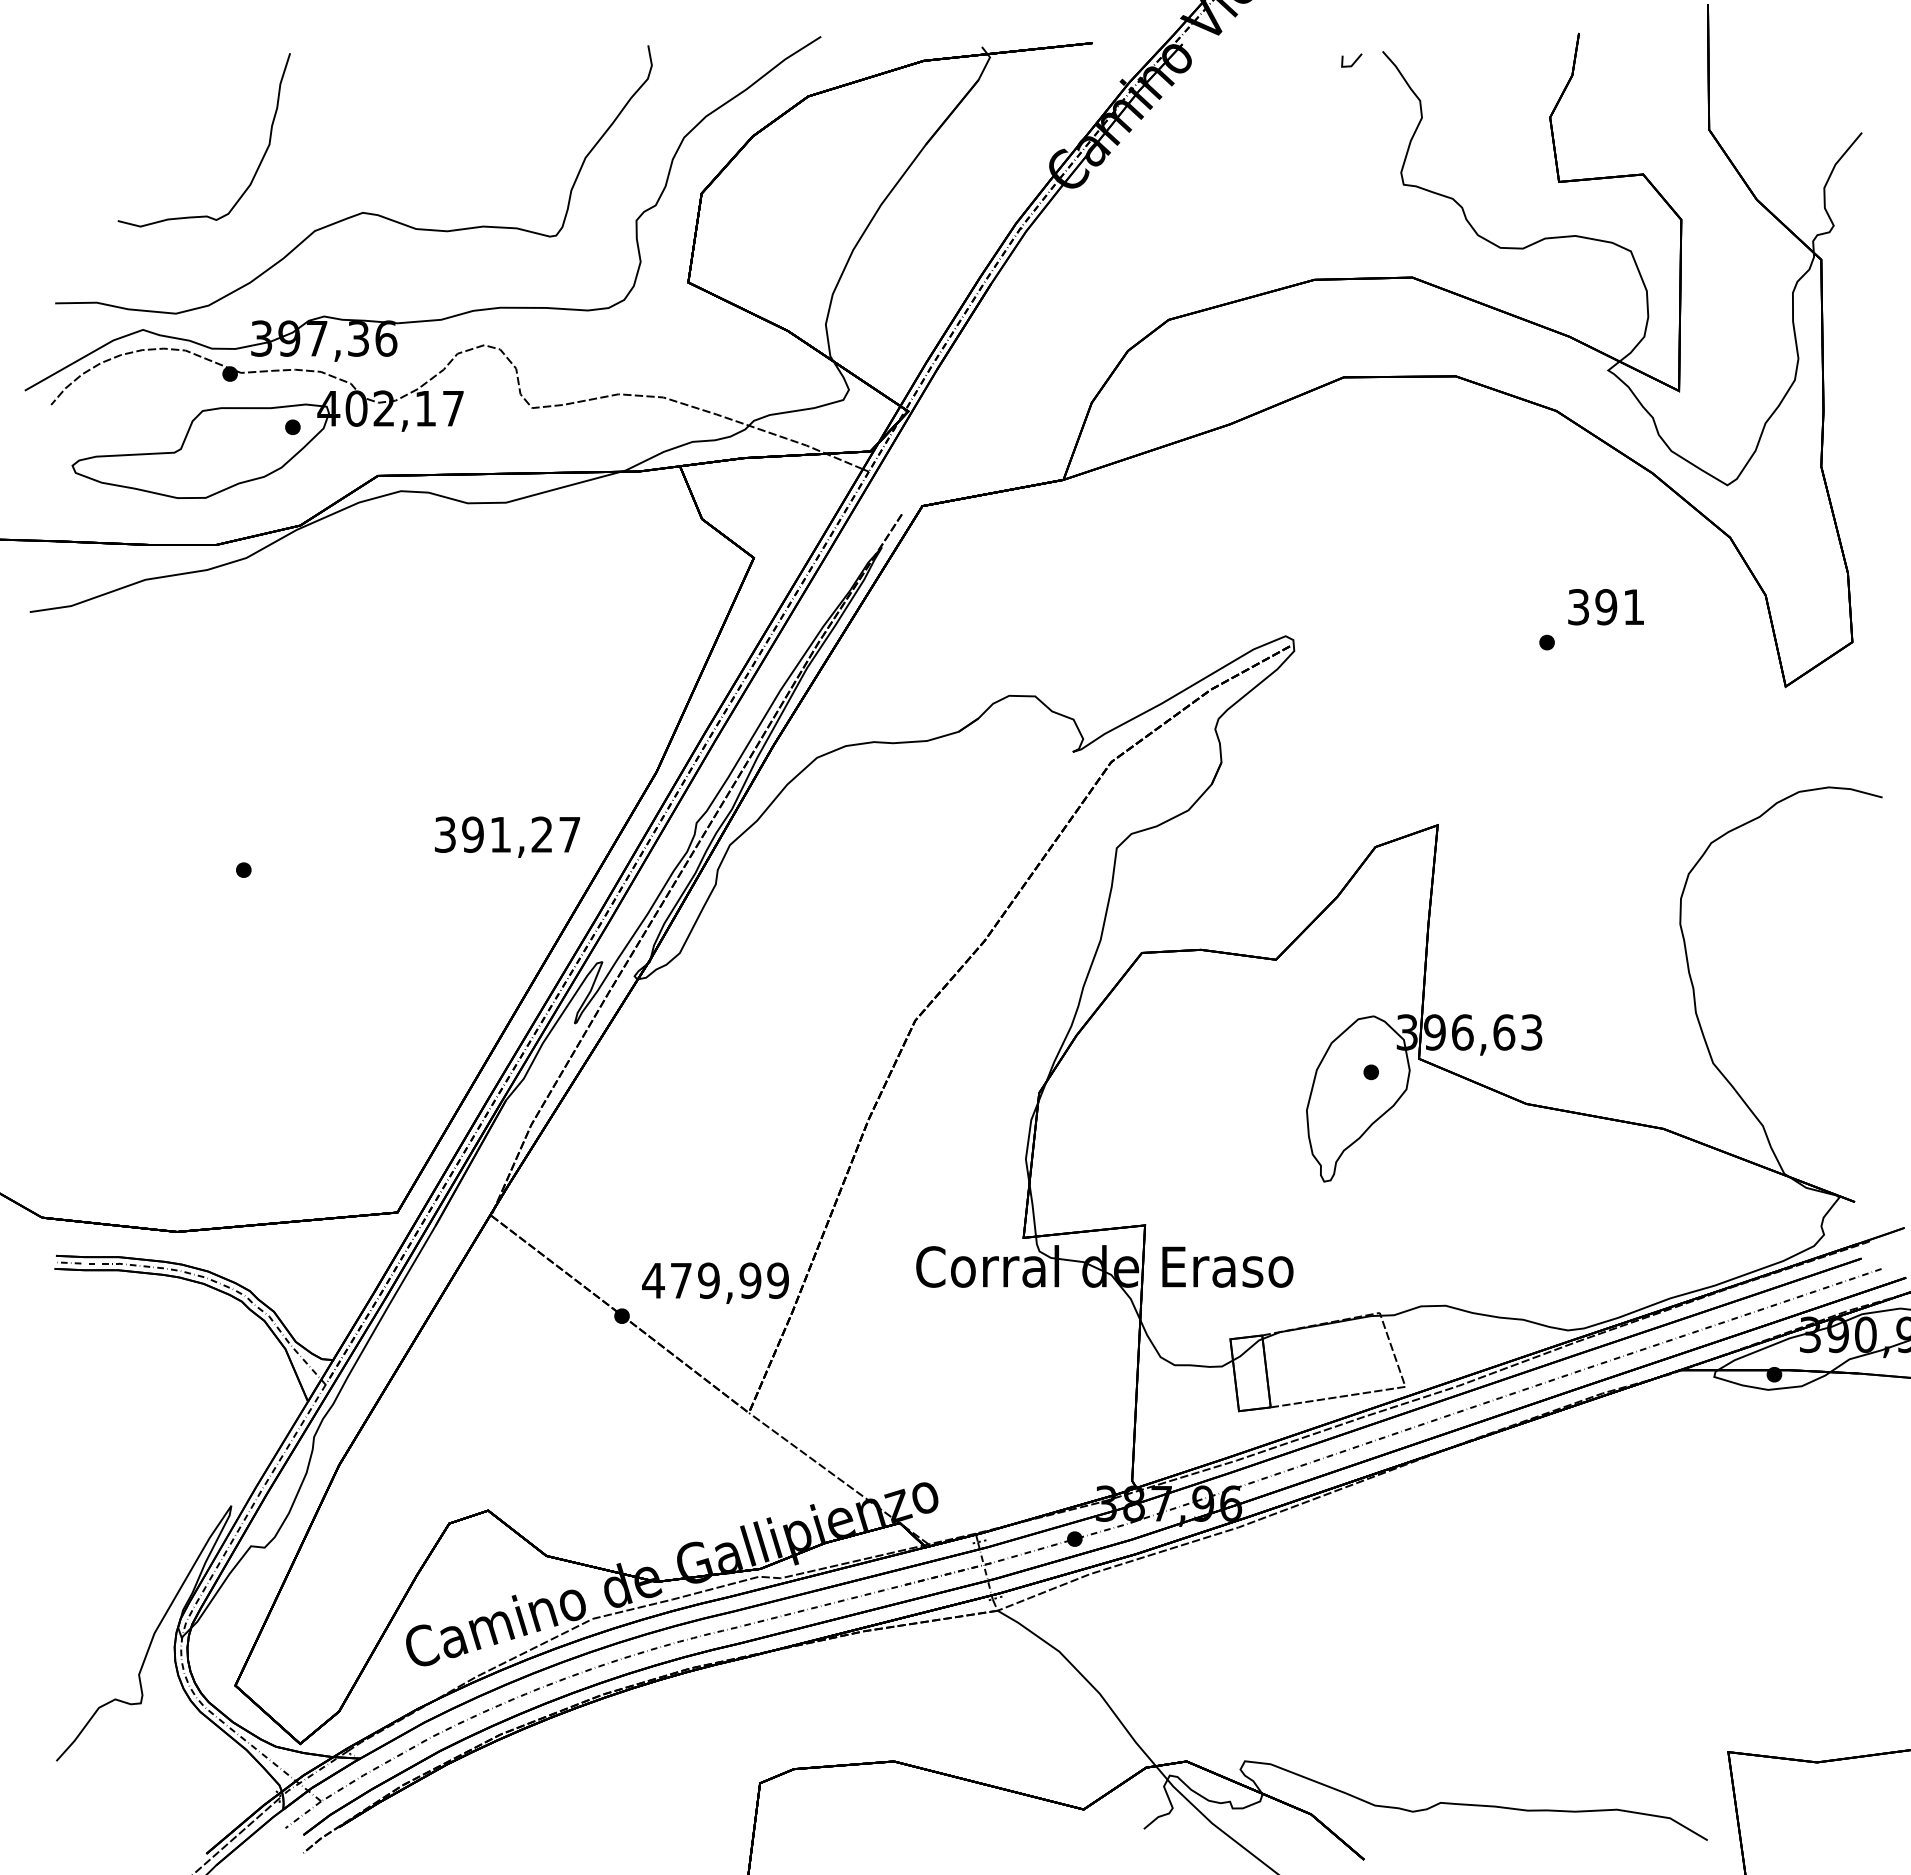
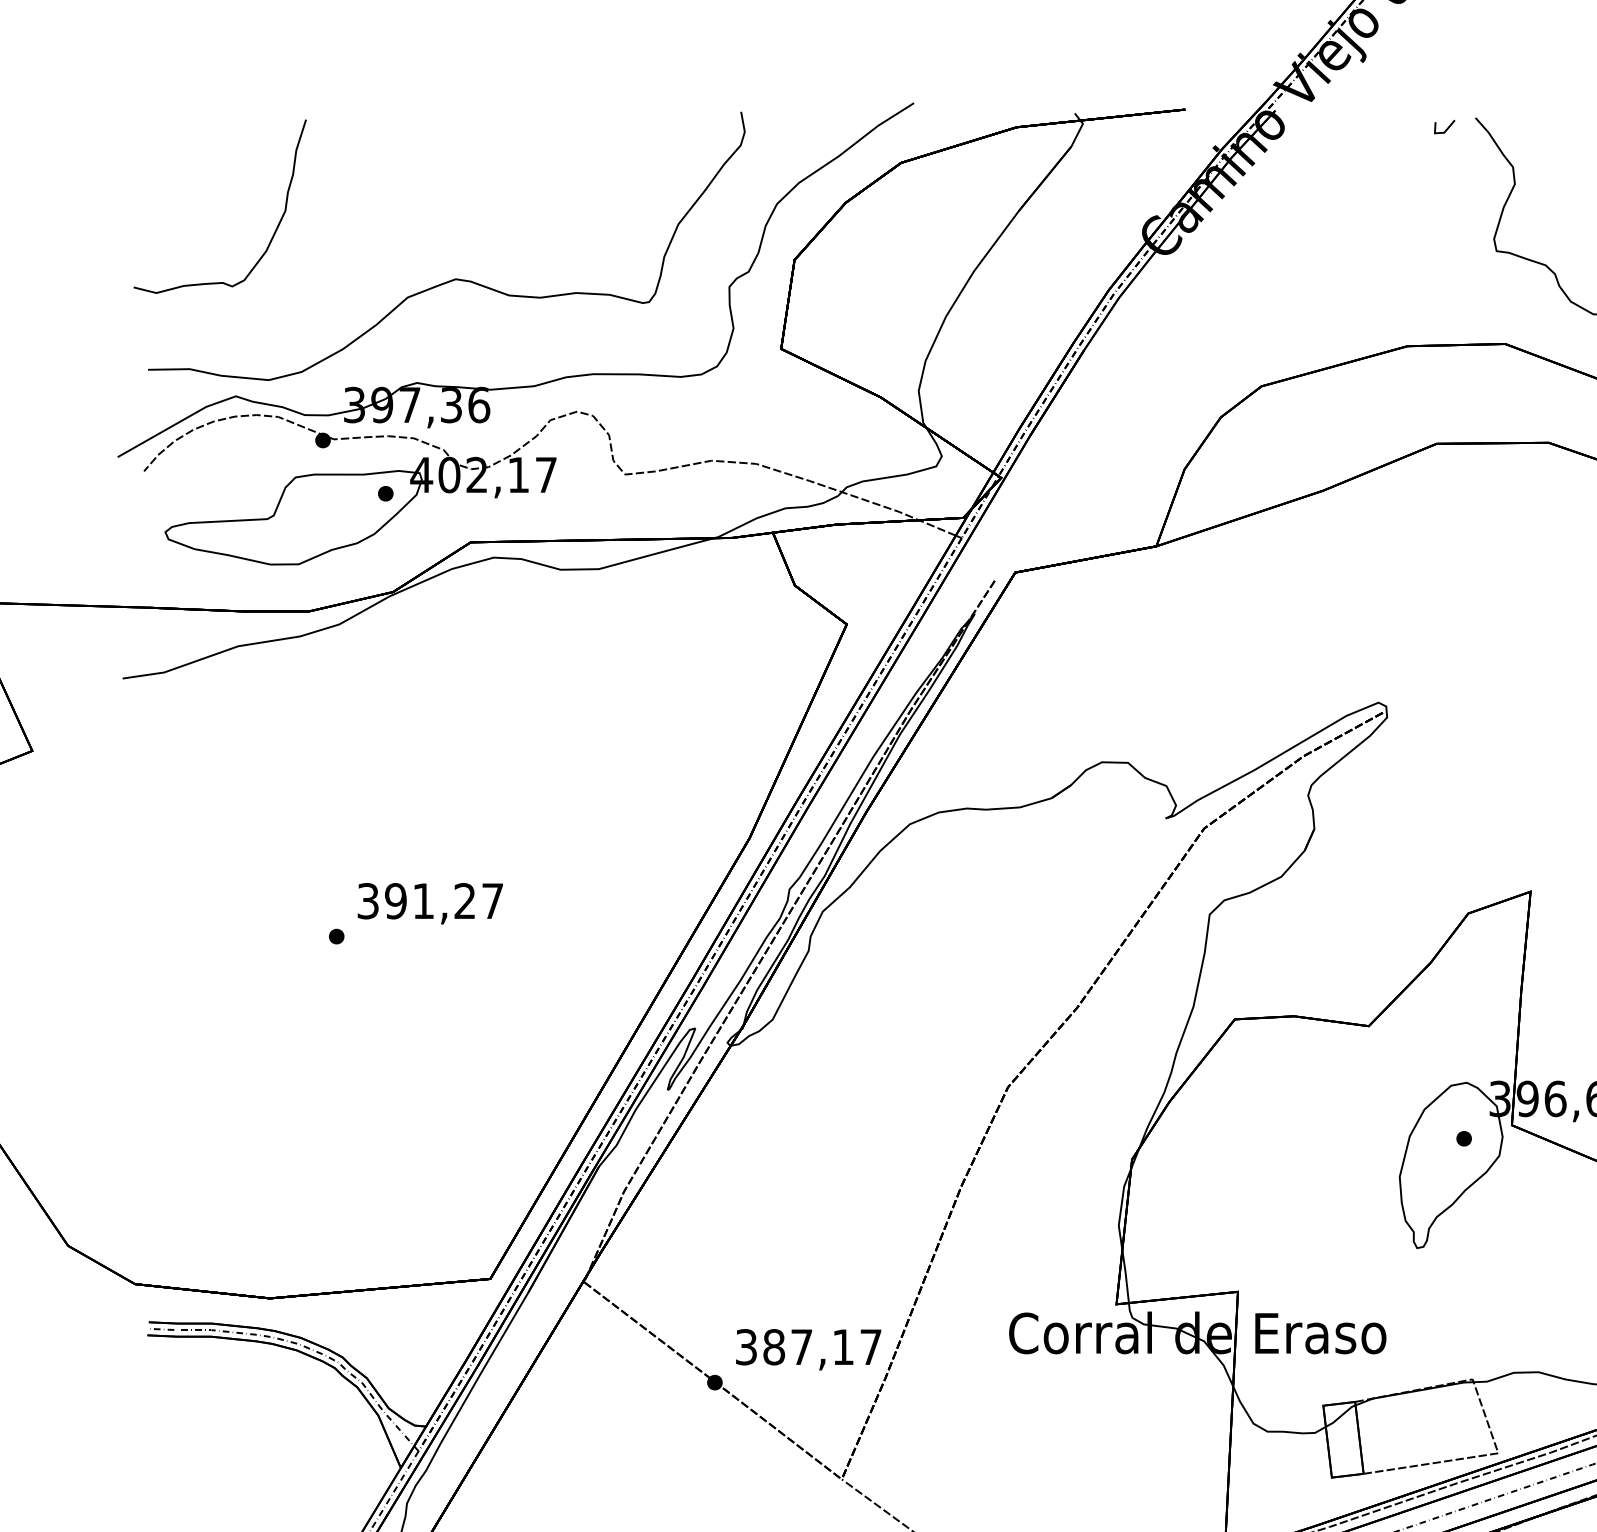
curve: (257, 167) -> (273, 233), moved
text: (507, 836) -> (430, 902), moved
text: (715, 1280) -> (808, 1346), 479,99 -> 387,17

